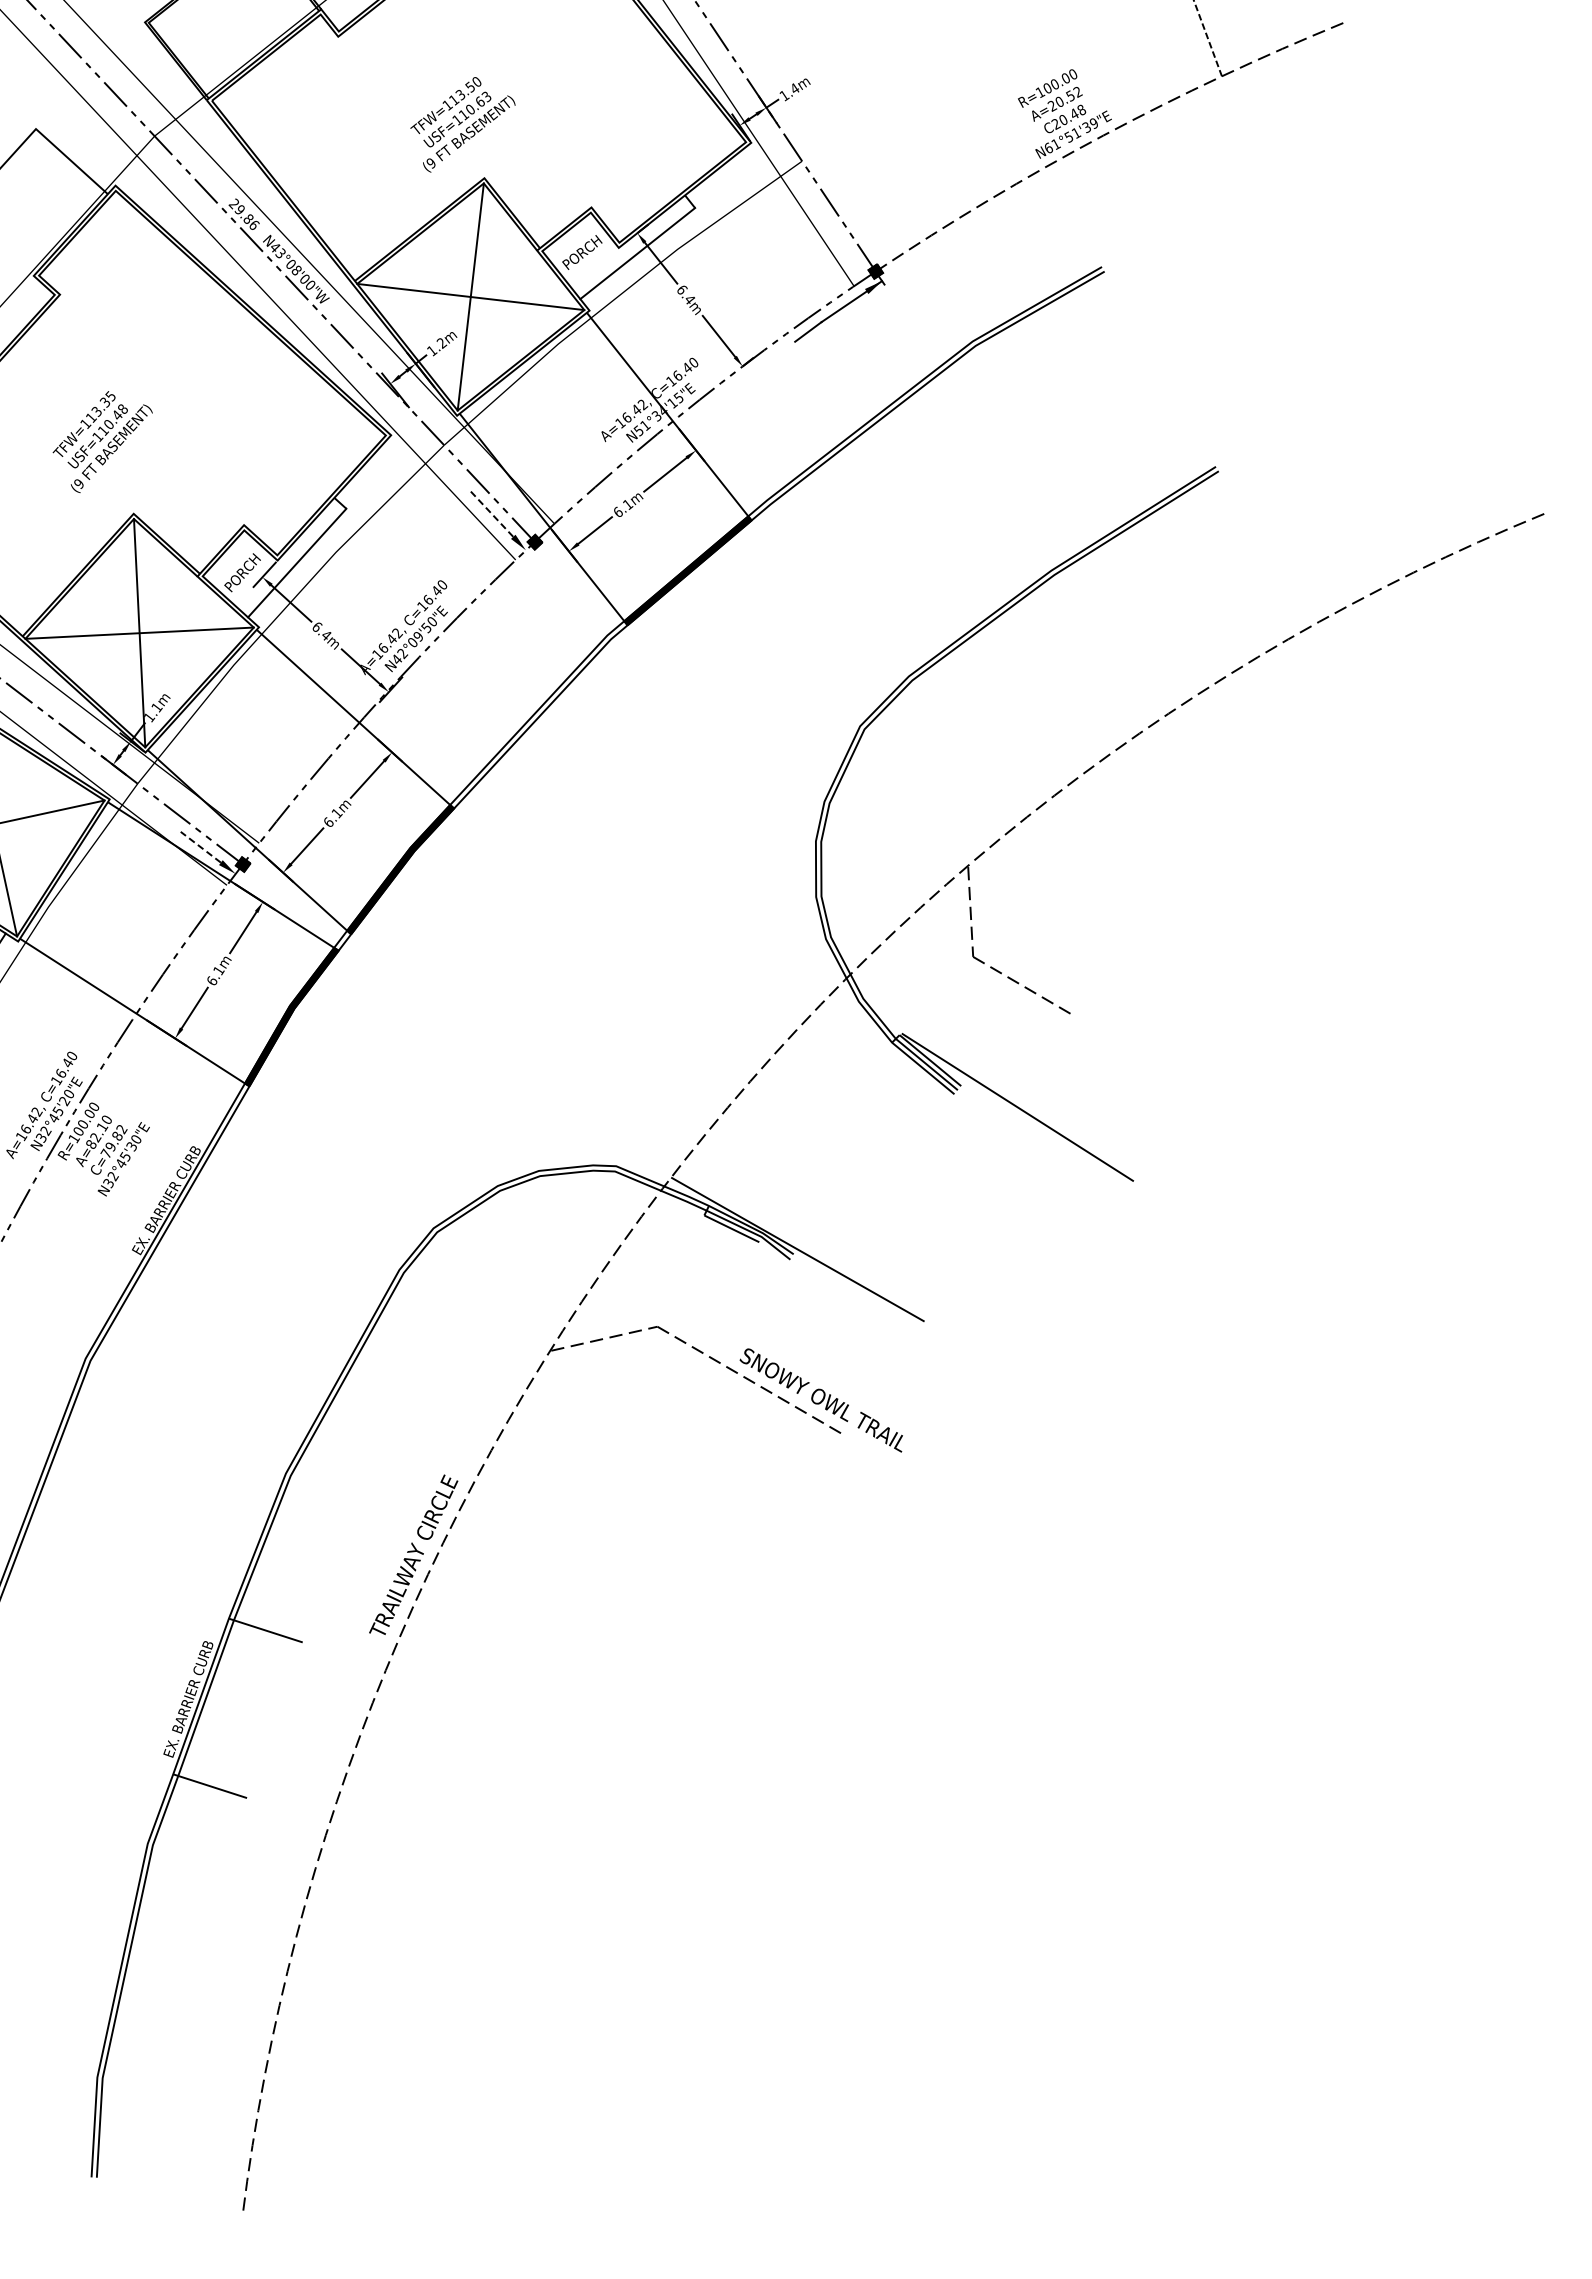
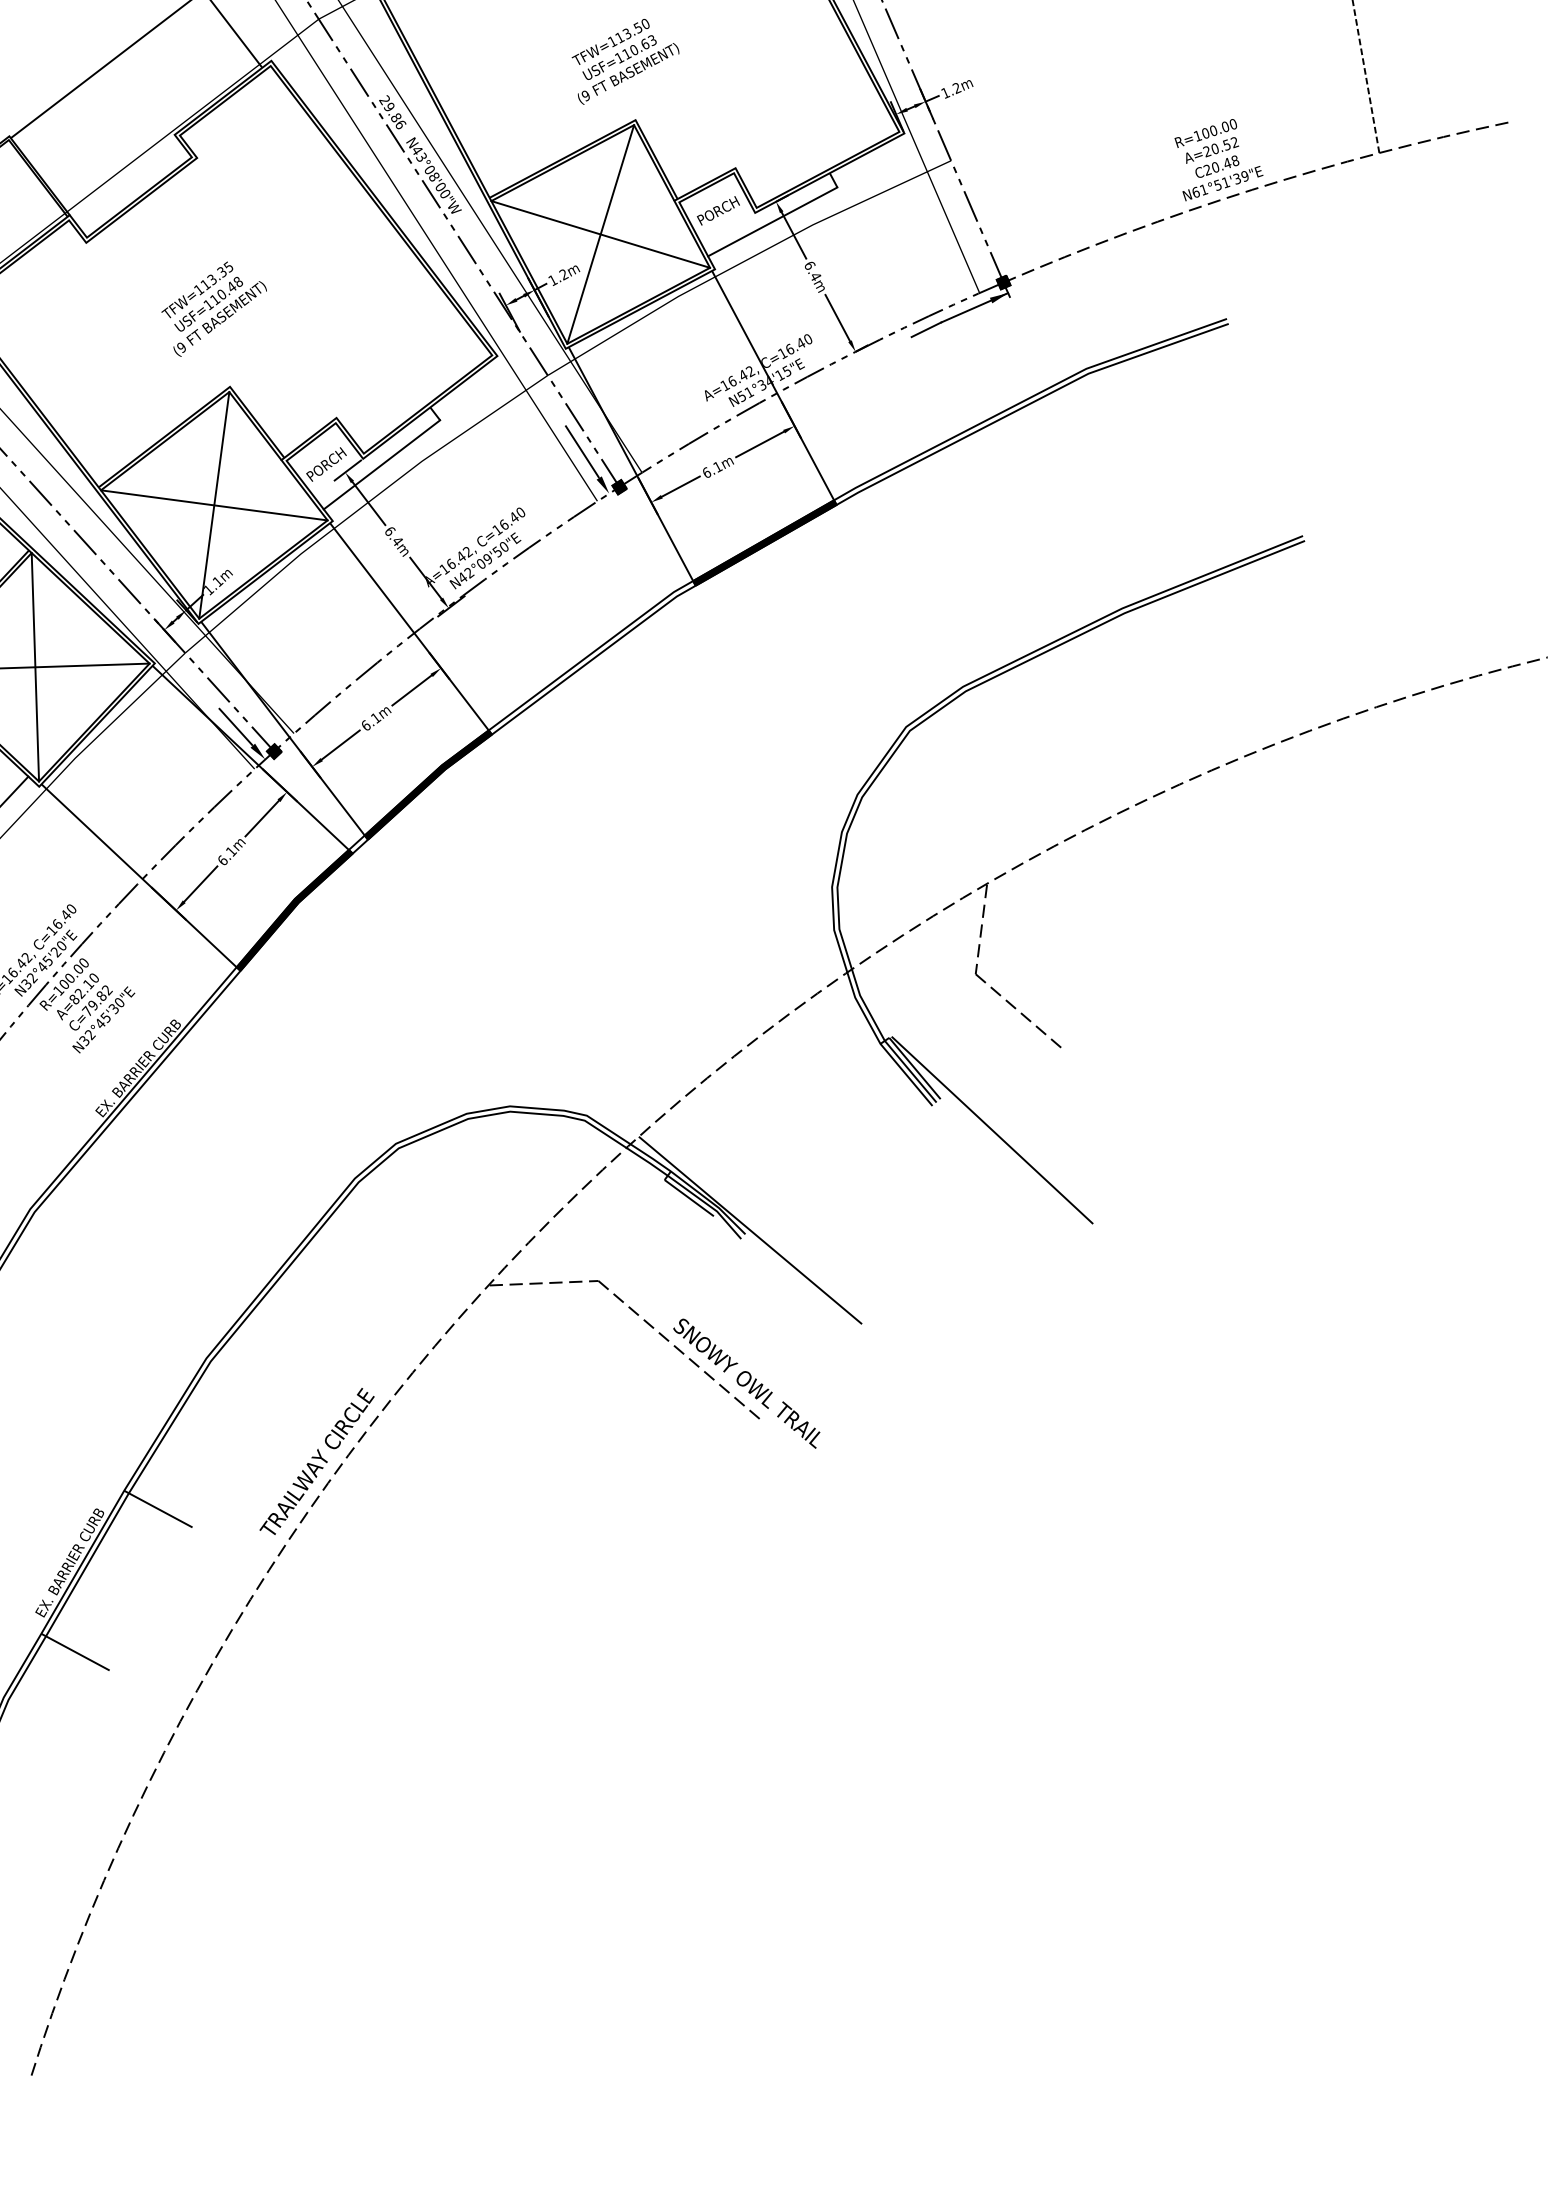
text: (794, 88) -> (956, 87), 1.4m -> 1.2m
line: (491, 513) -> (582, 451), dashed -> solid
line: (200, 846) -> (235, 726), dashed -> solid

